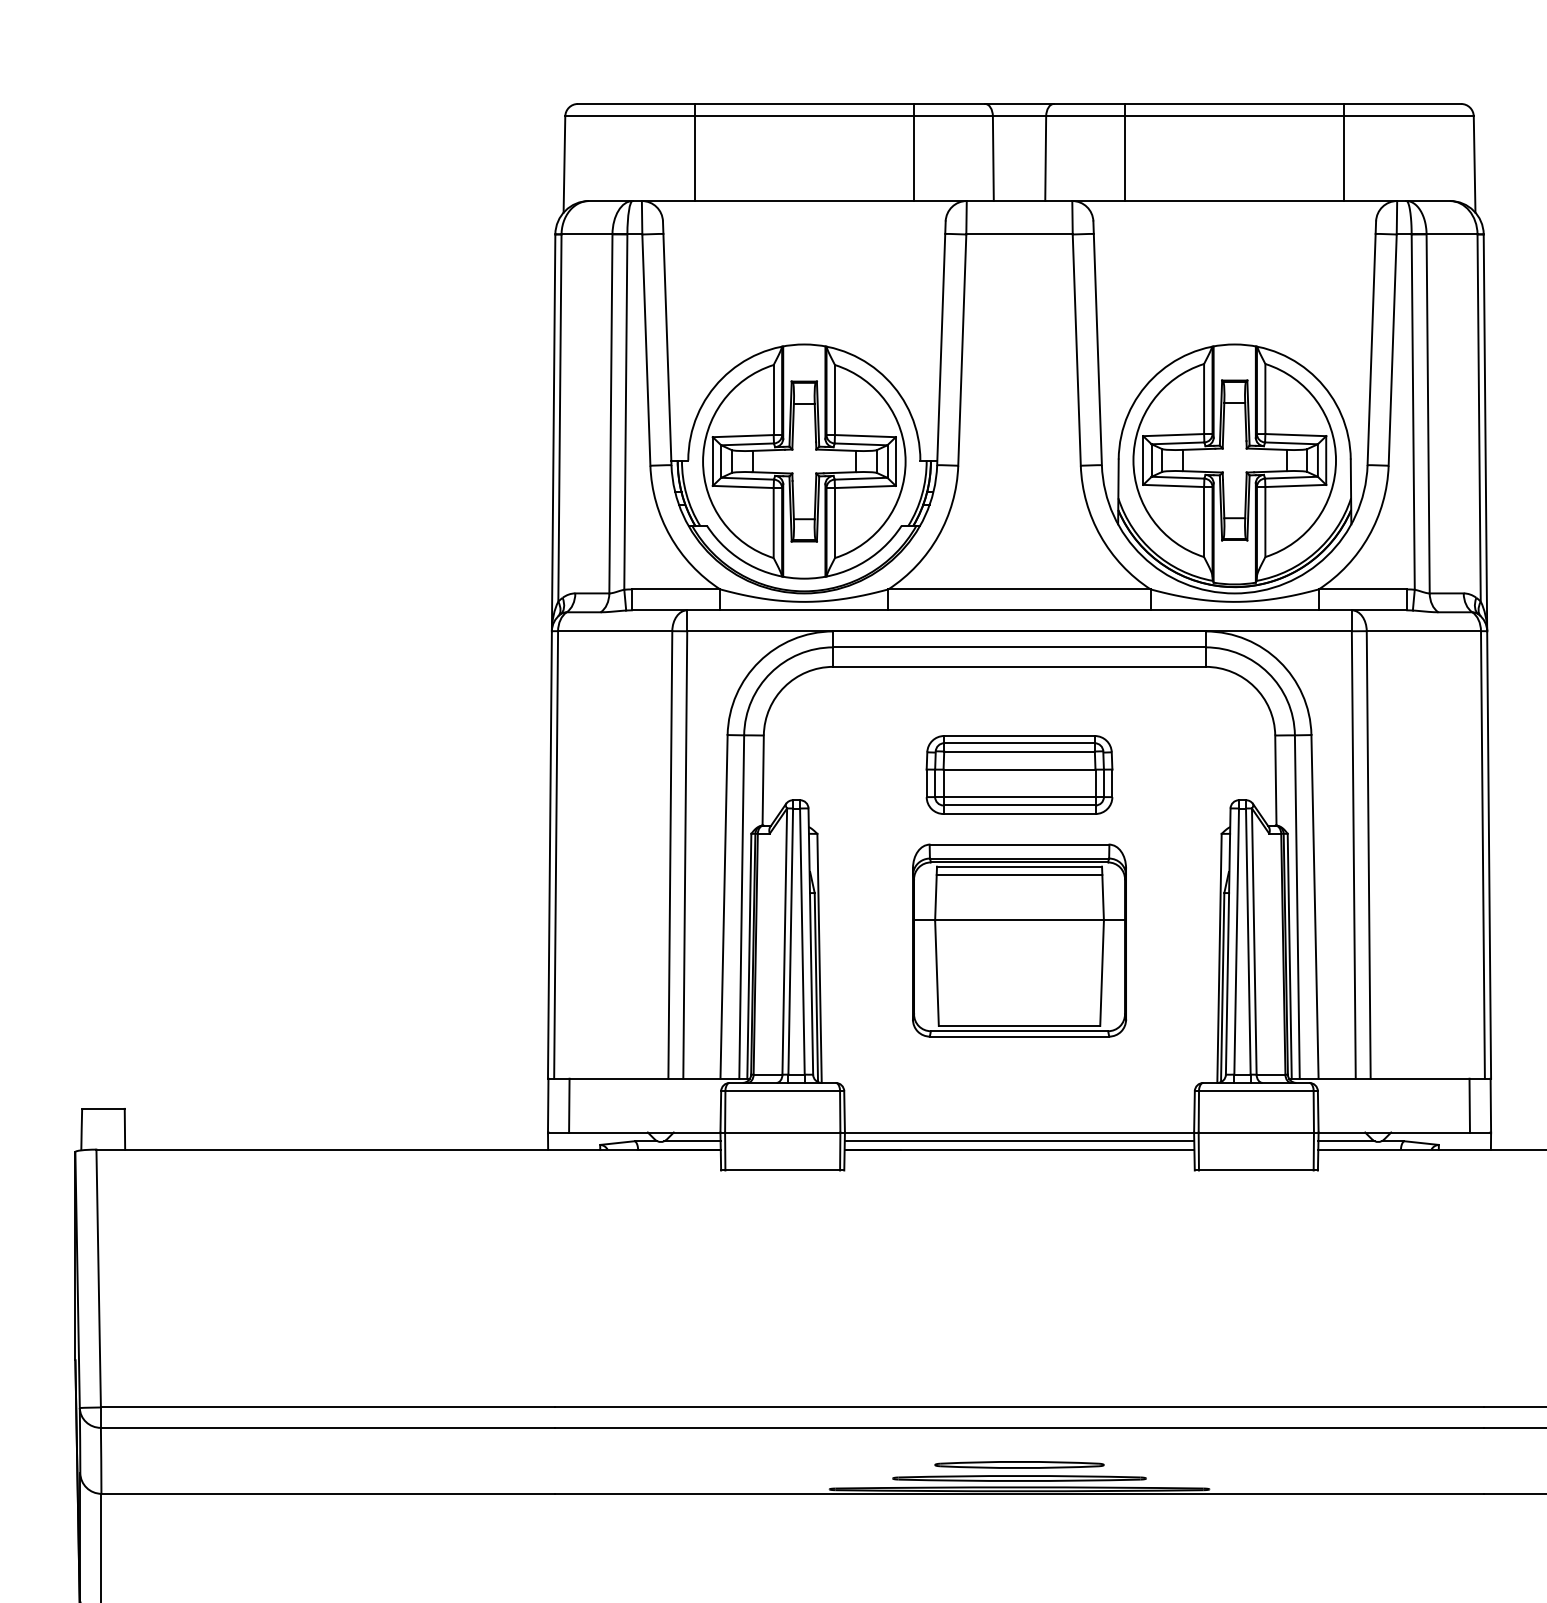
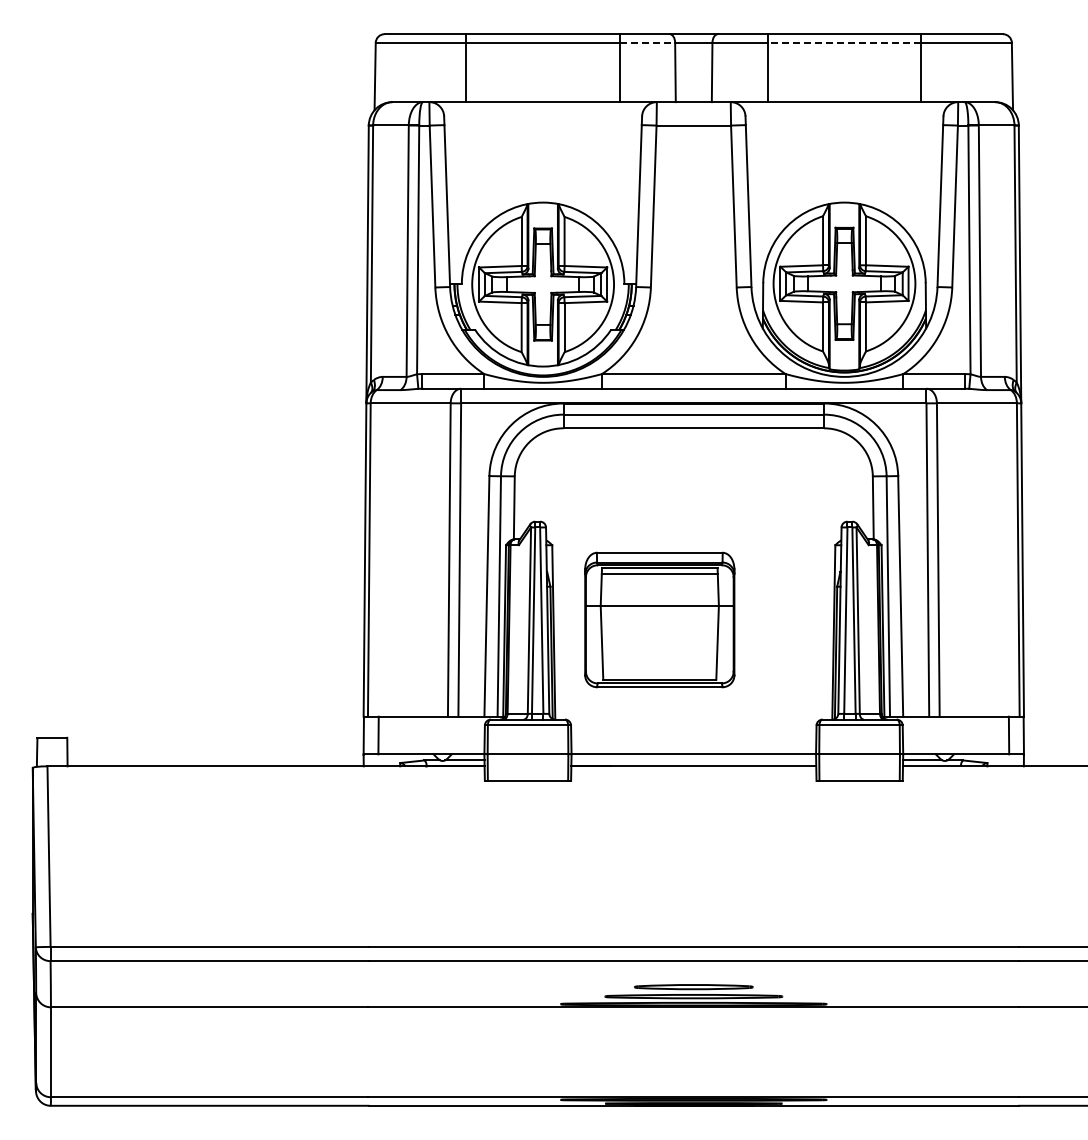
line: (953, 115) -> (647, 42), solid -> dashed
line: (1234, 115) -> (844, 42), solid -> dashed
part: (1019, 774) -> (693, 503), removed
part: (1019, 939) -> (659, 619), moved
line: (1019, 1141) -> (693, 760), removed

